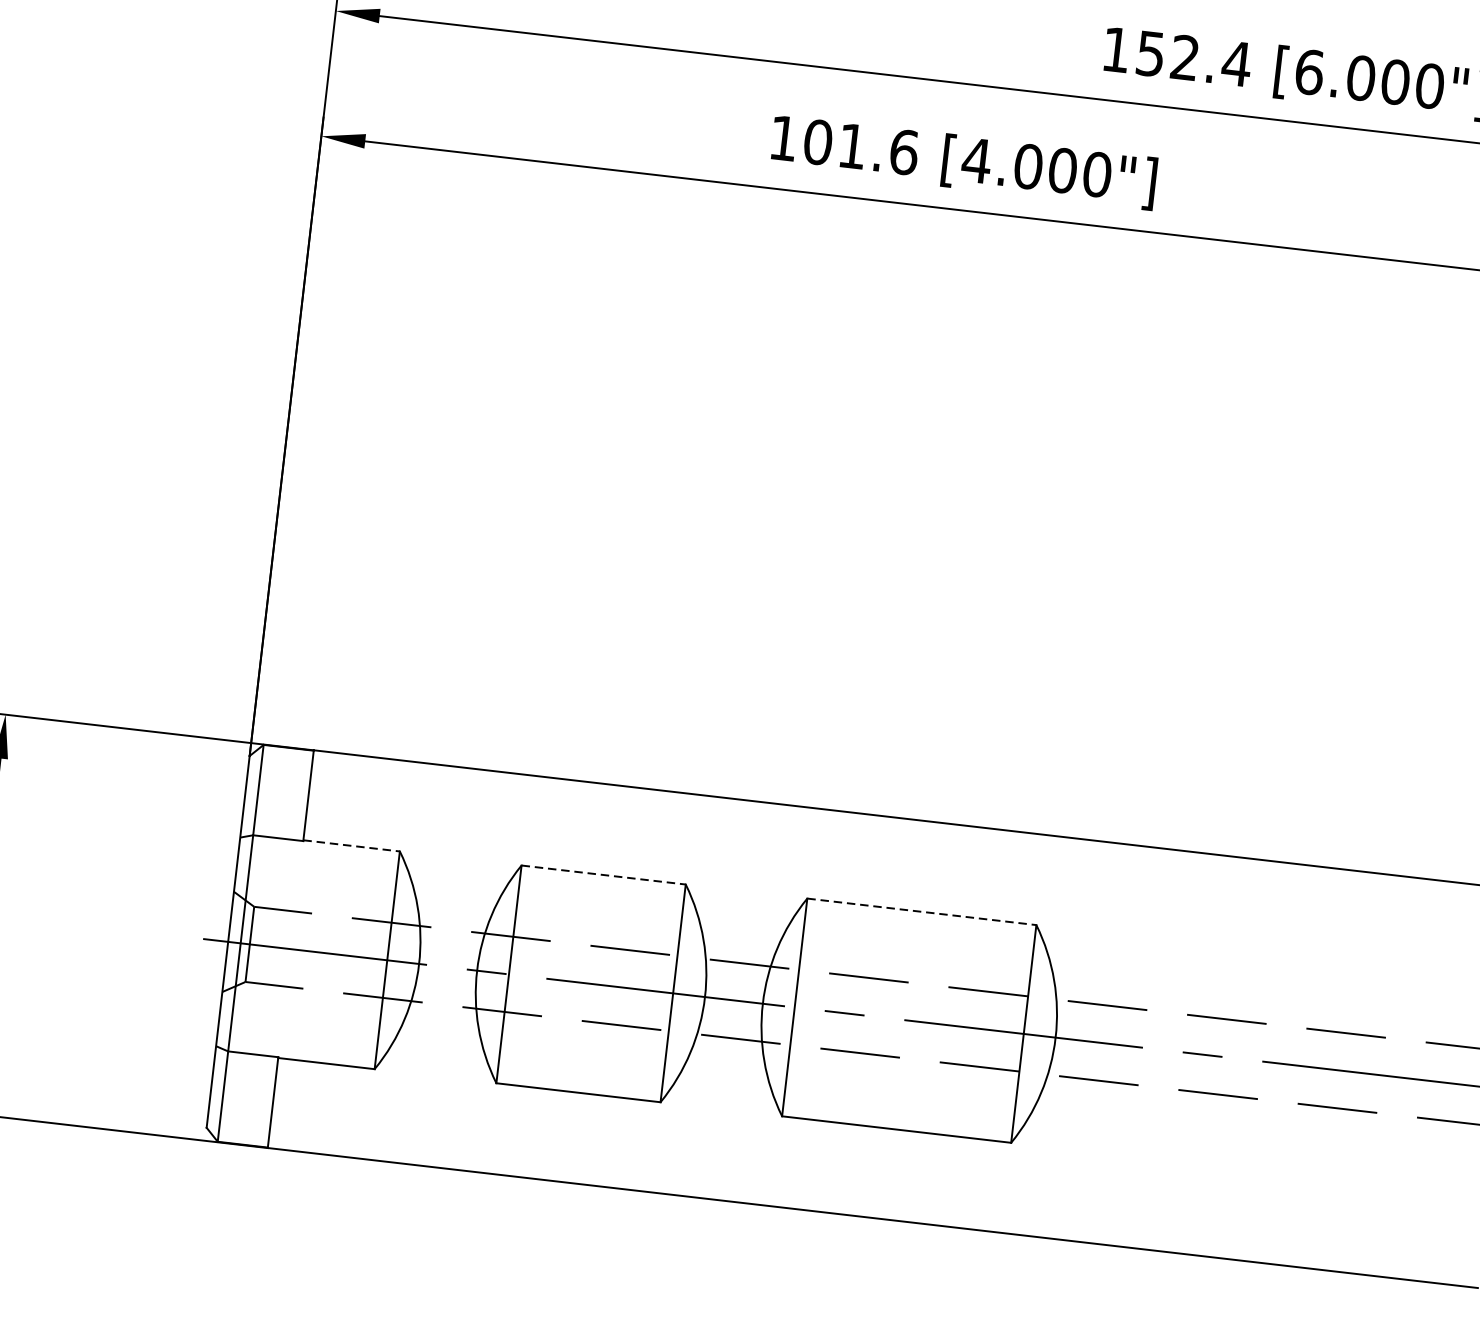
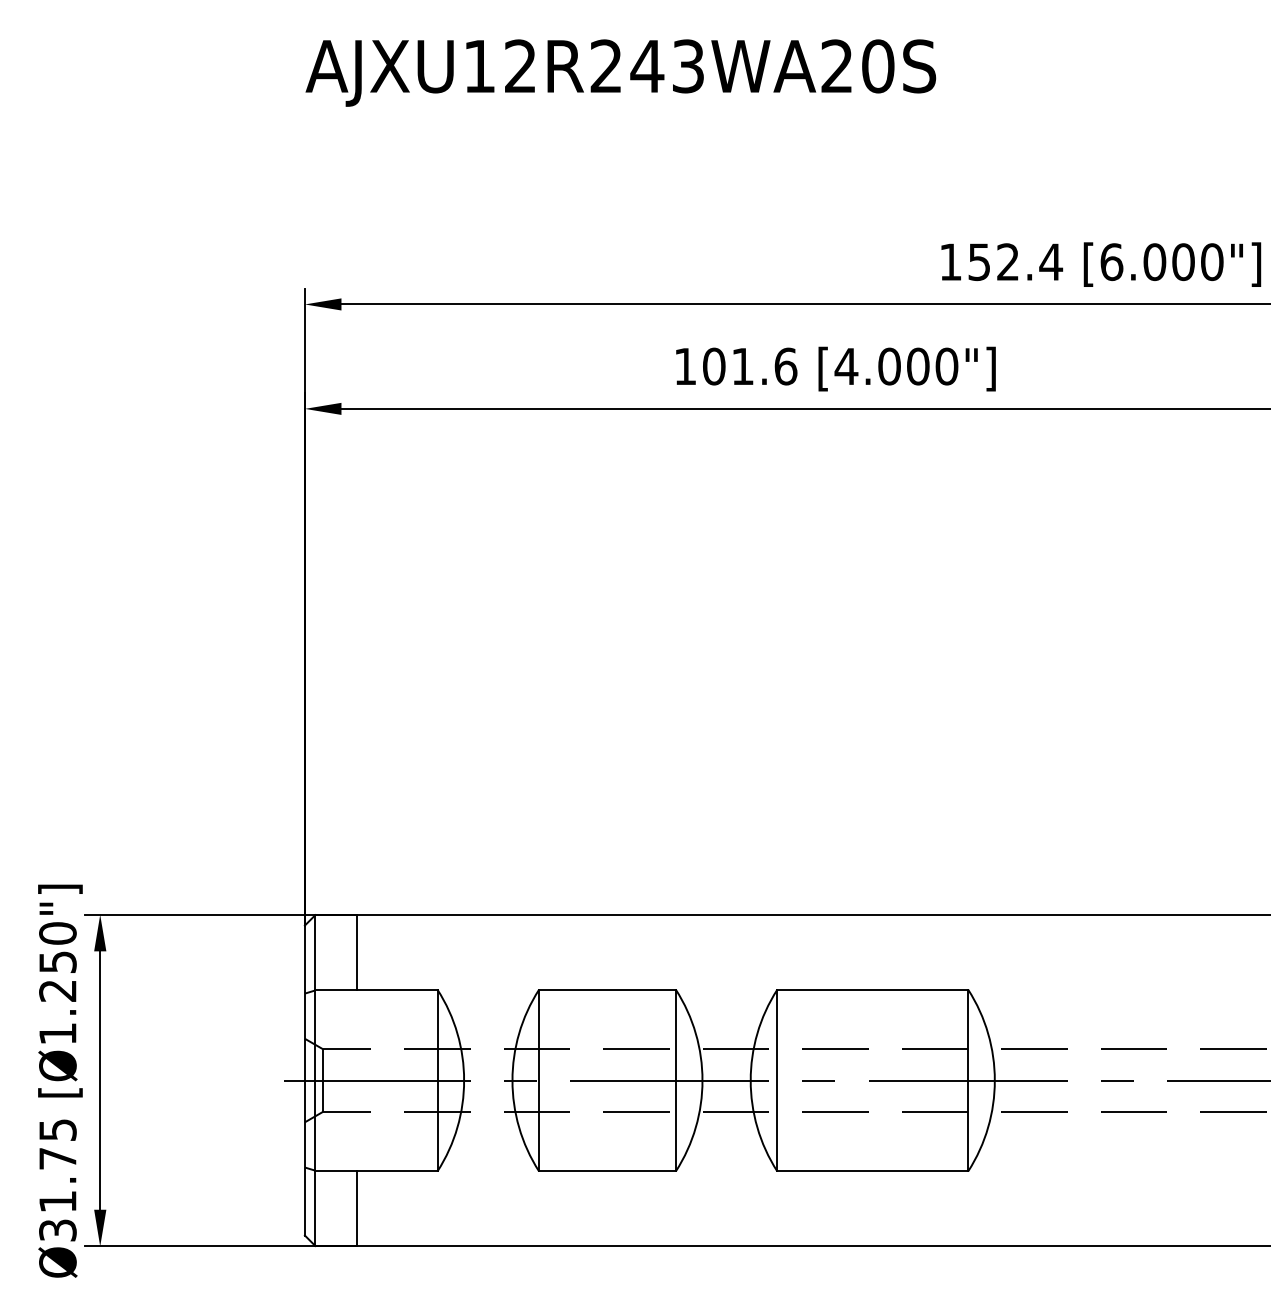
line: (351, 845) -> (397, 989), dashed -> solid
line: (603, 874) -> (607, 989), dashed -> solid
line: (922, 911) -> (873, 989), dashed -> solid

